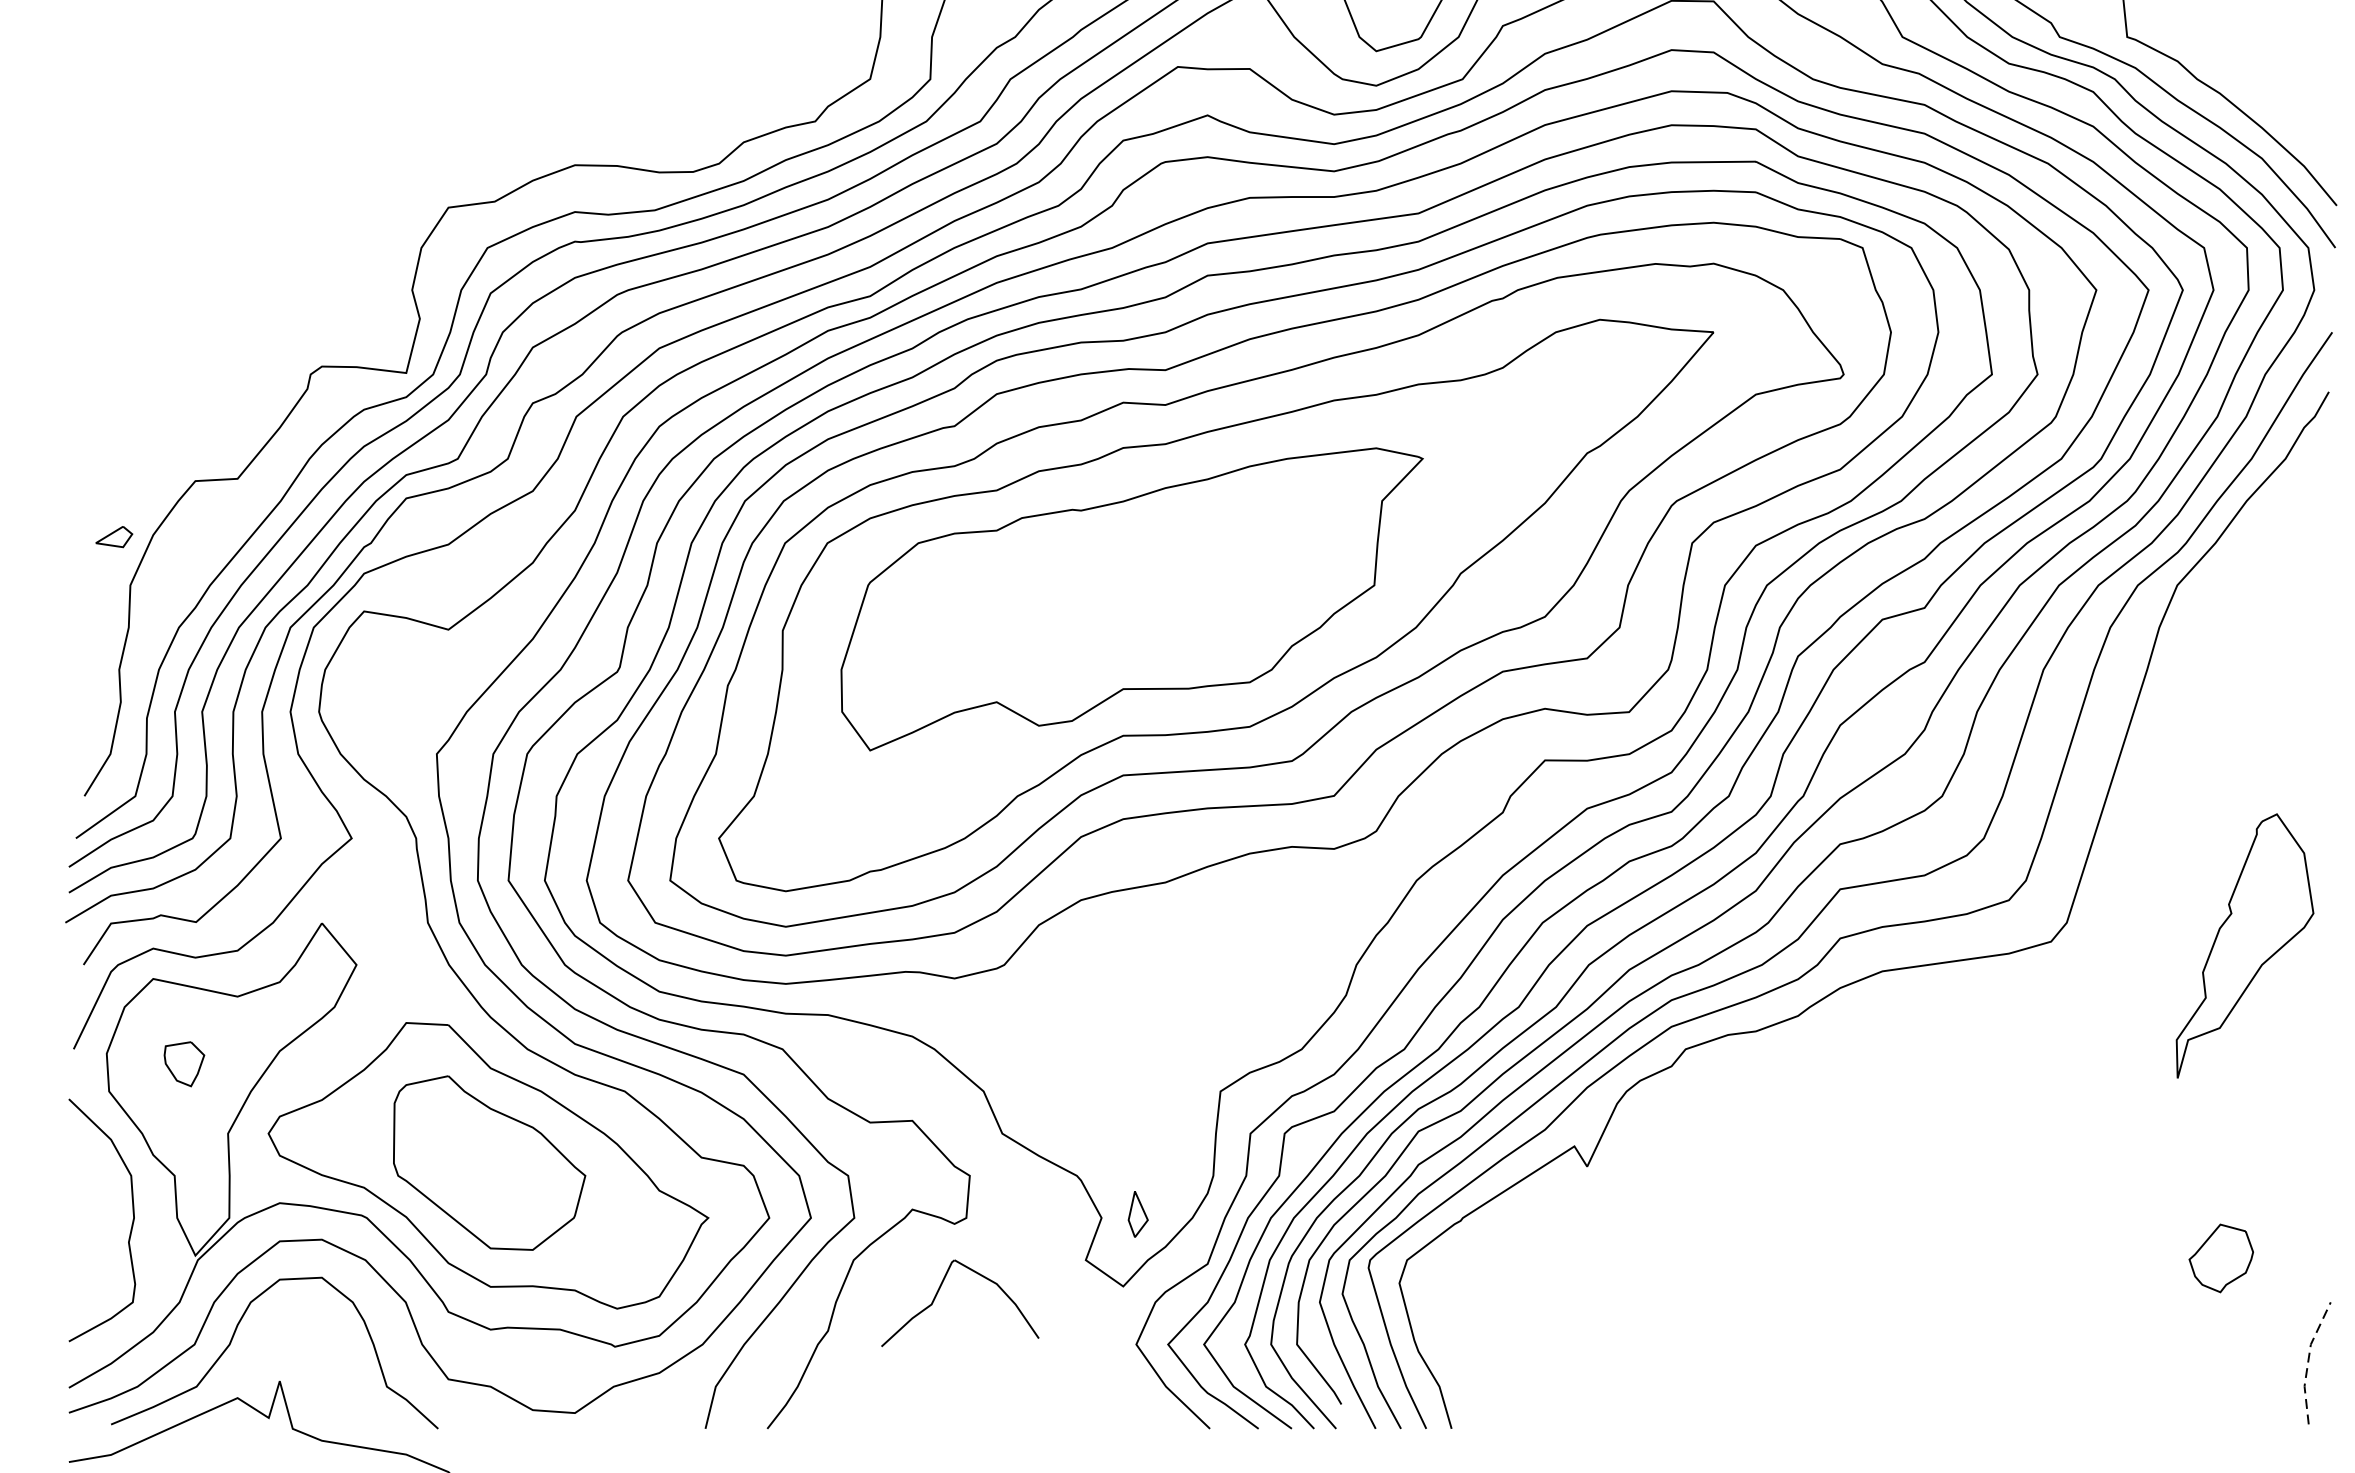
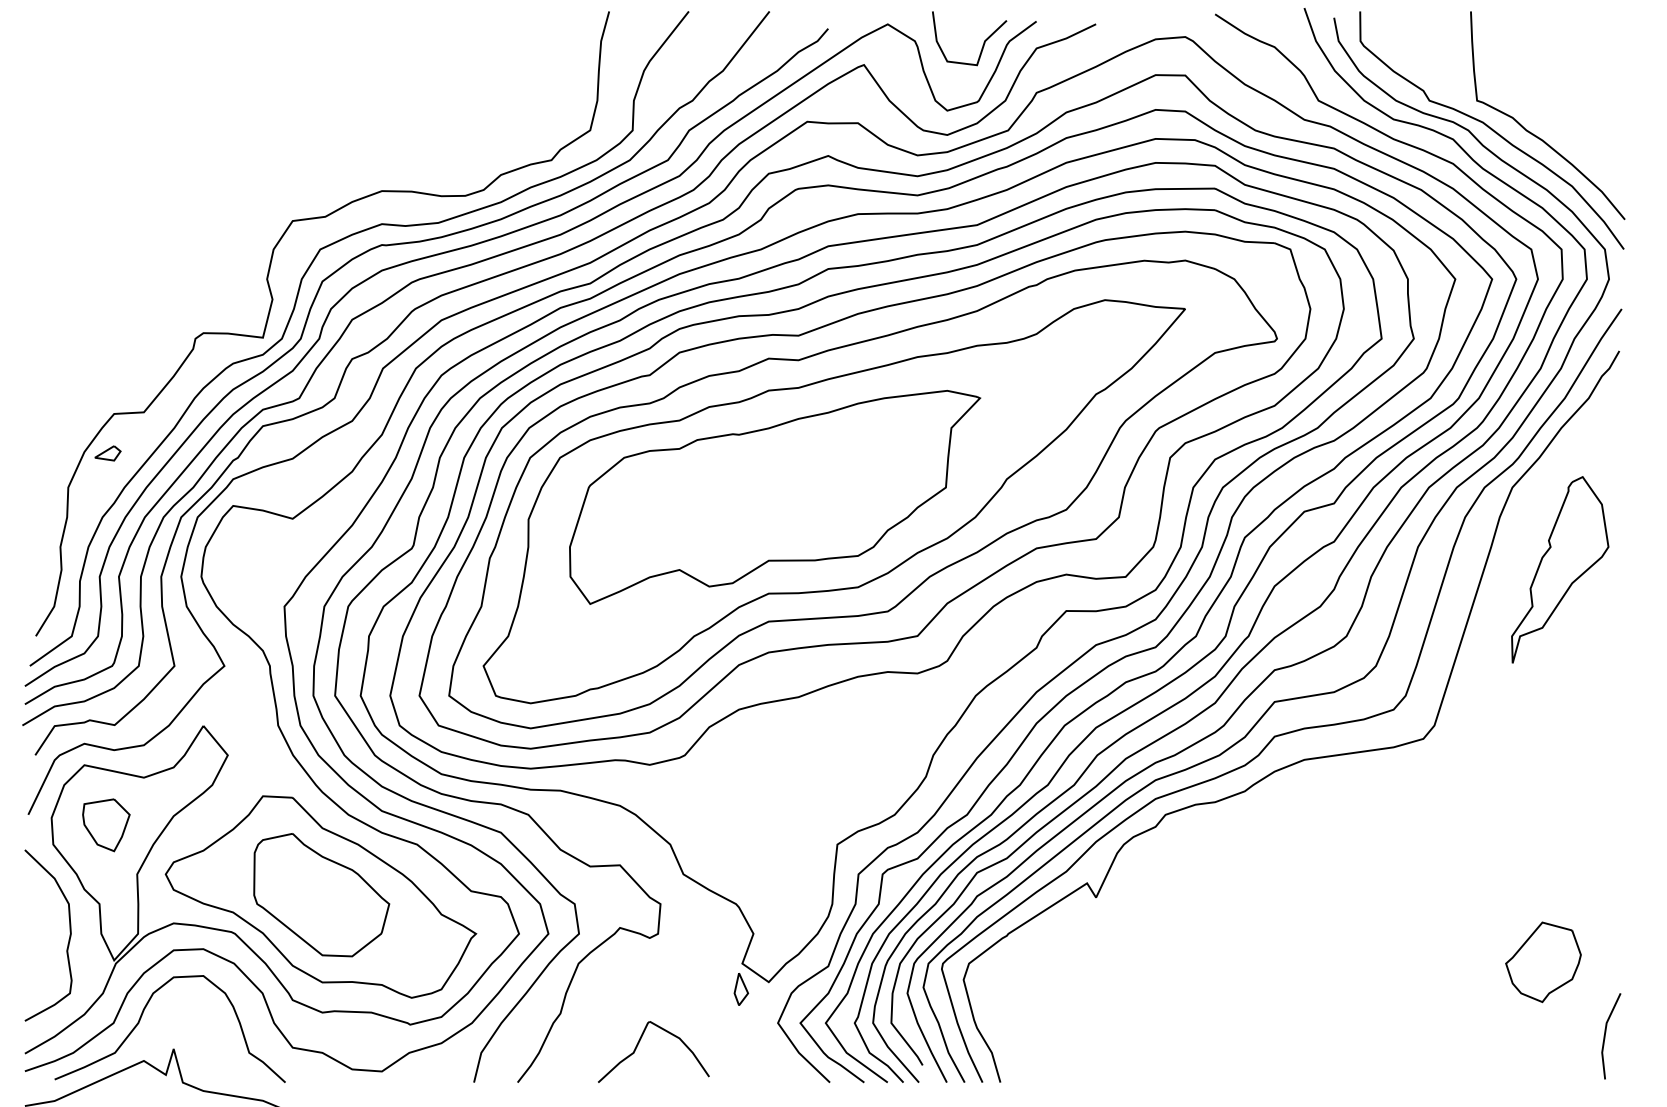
part: (113, 537) -> (107, 453), moved
part: (2245, 945) -> (1560, 569), moved
part: (184, 1064) -> (106, 825), size x1.67
part: (1138, 1214) -> (741, 989), moved
part: (2221, 1258) -> (1543, 962), size x1.67
part: (940, 1291) -> (639, 1043), moved
line: (2307, 1360) -> (1604, 1034), dashed -> solid

